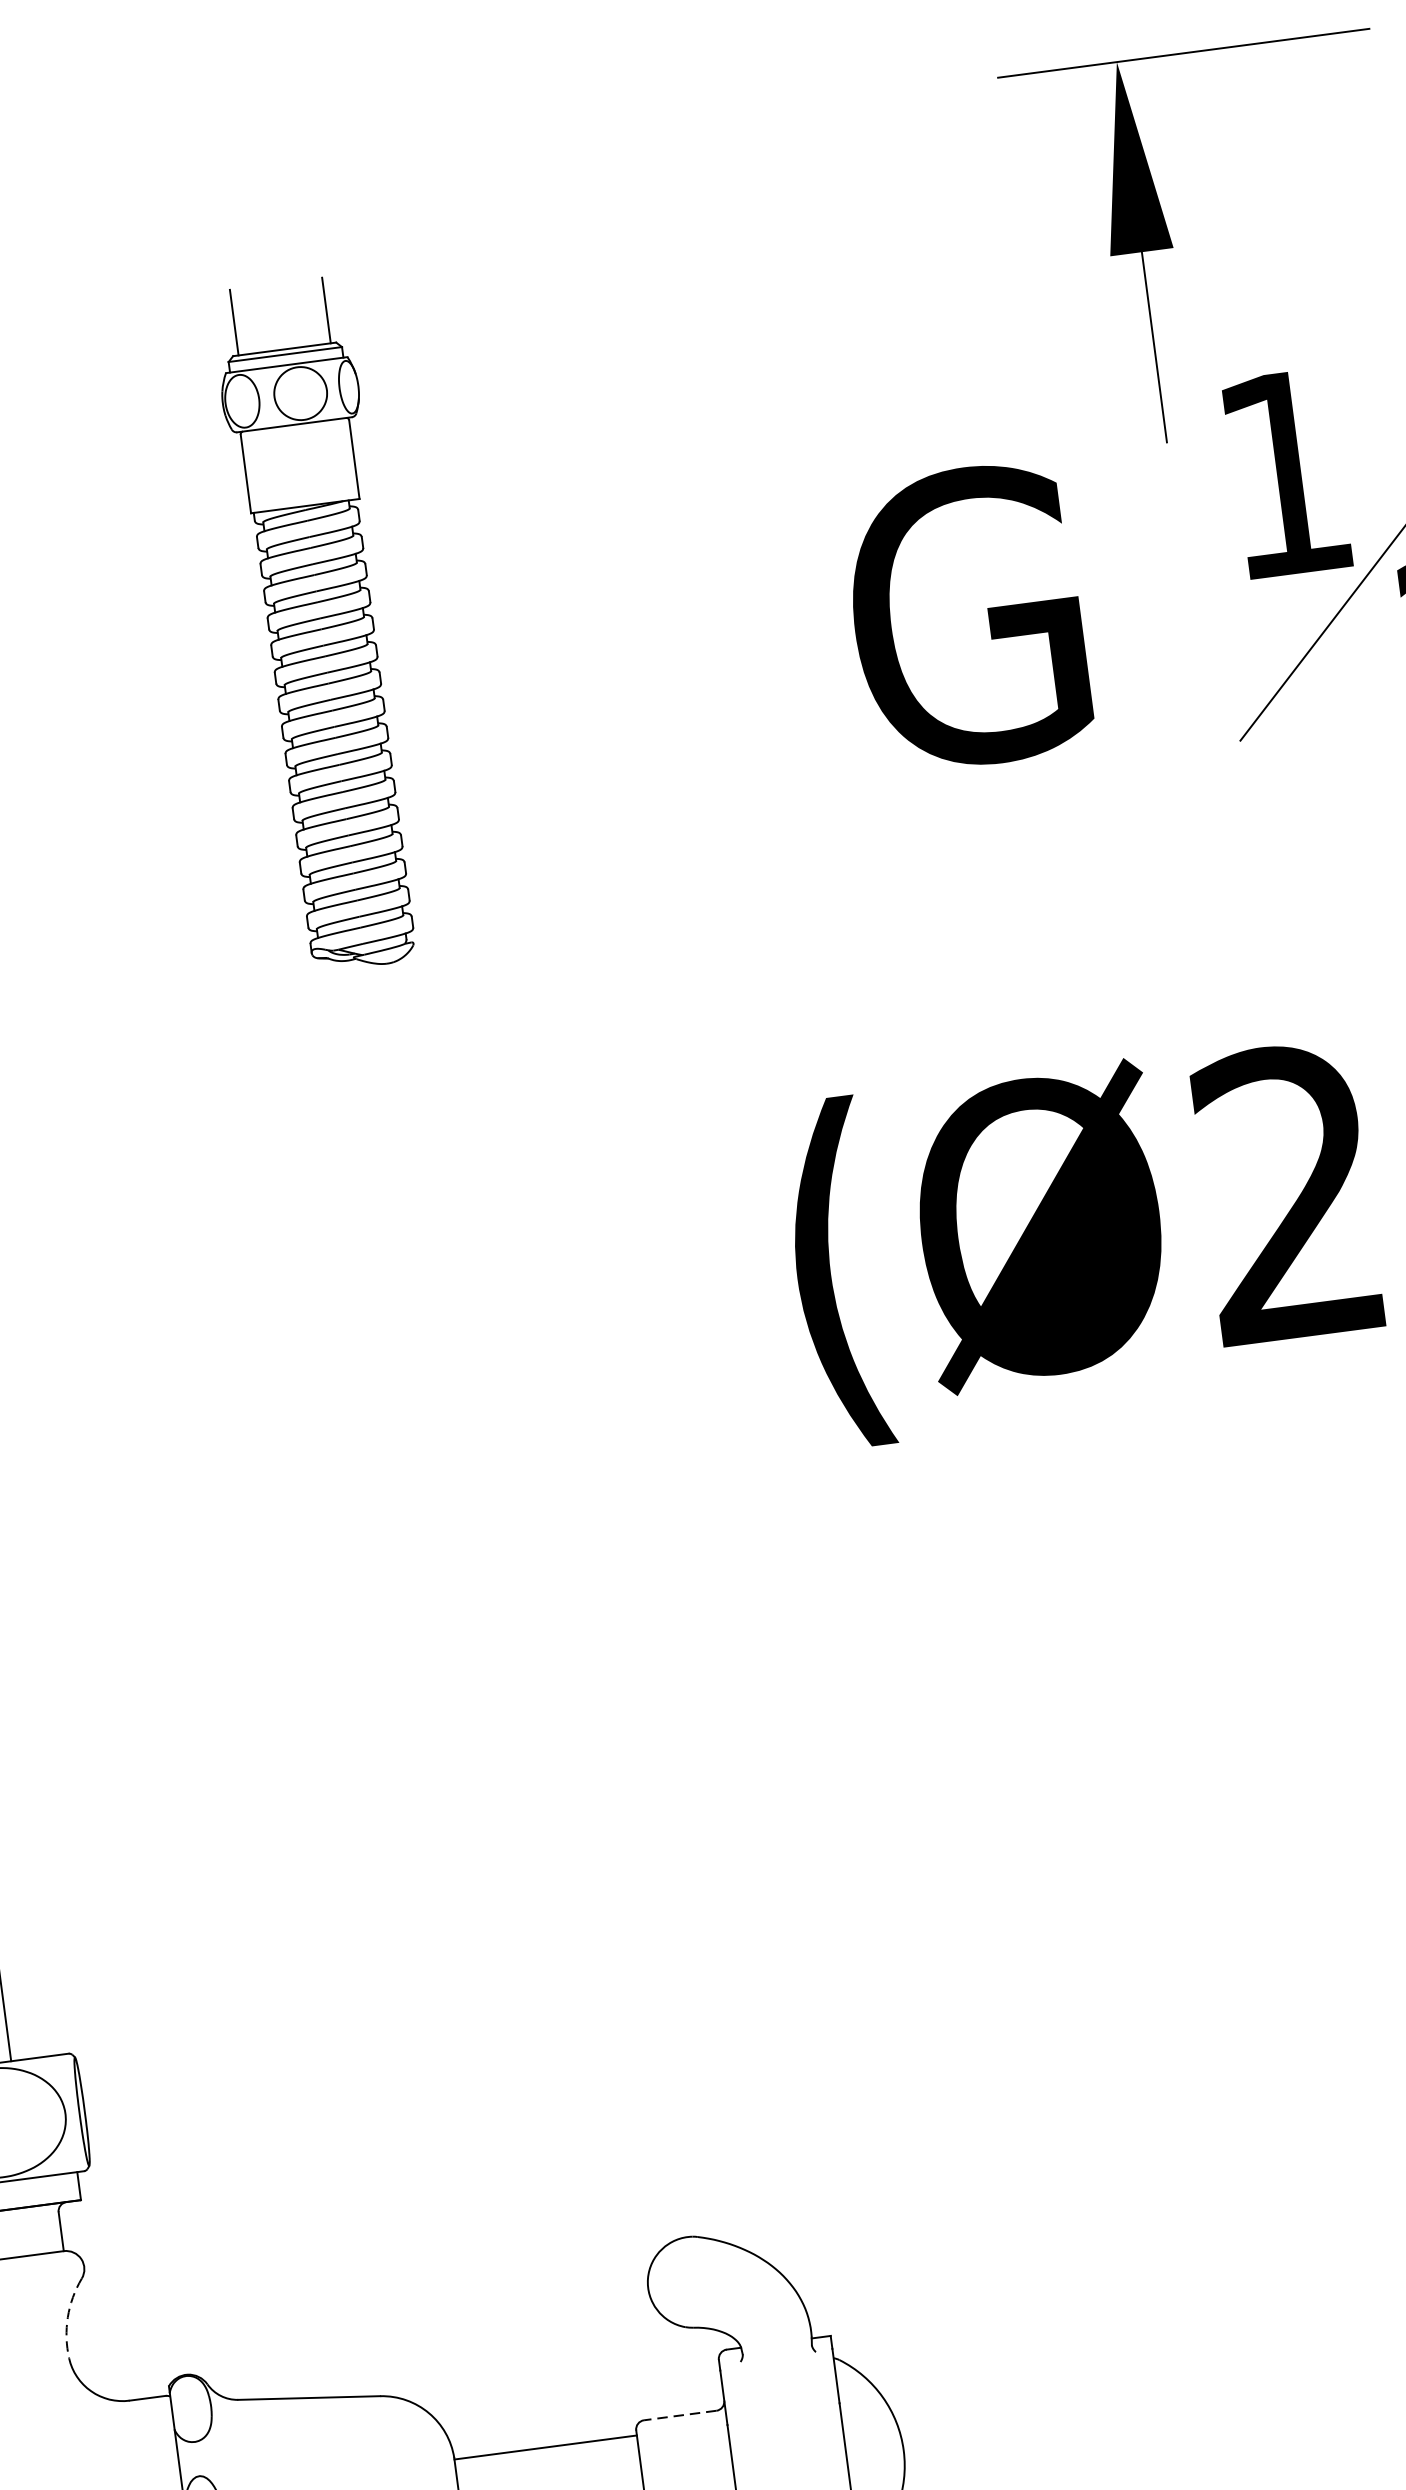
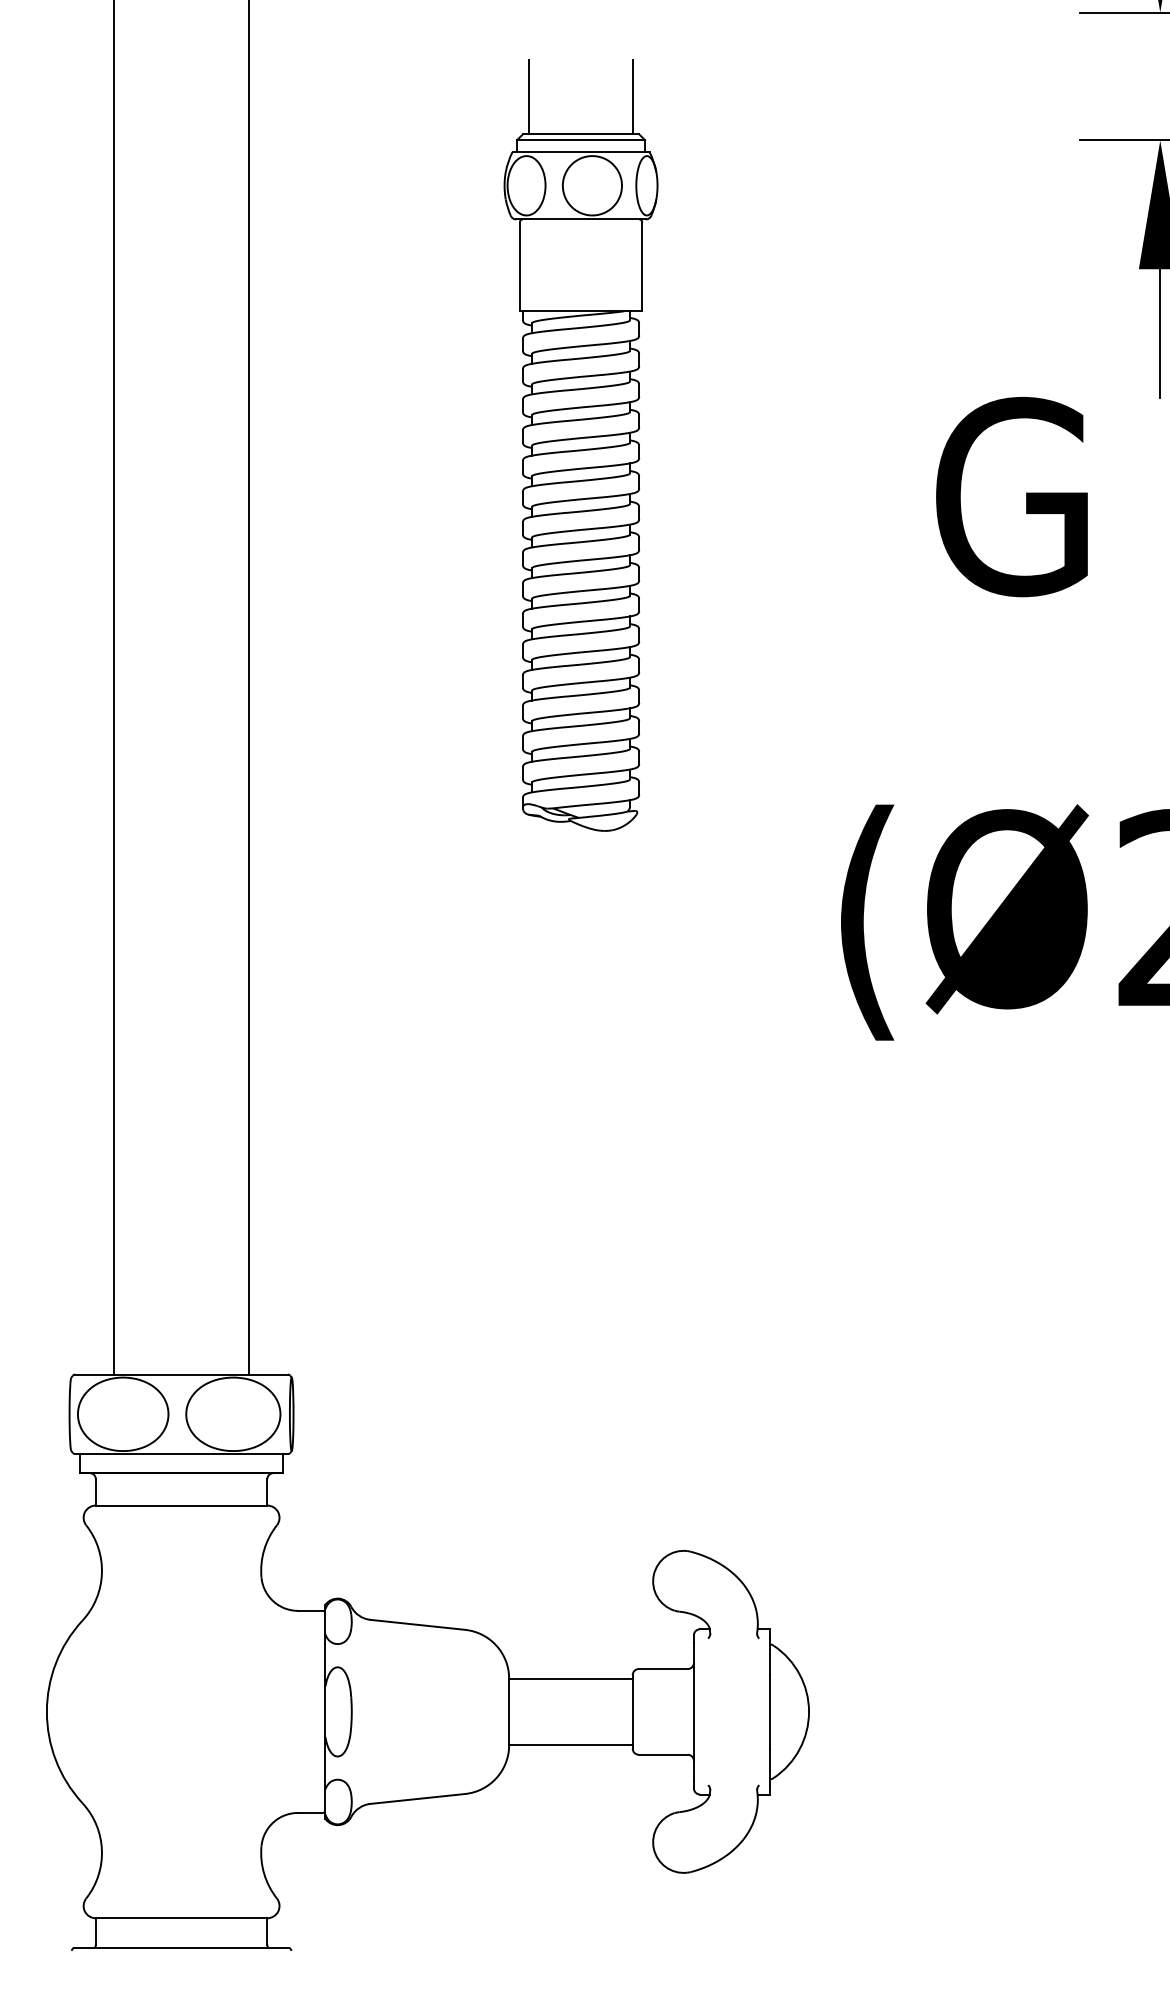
part: (320, 625) -> (580, 445), size x1.67
arc: (68, 2316) -> (264, 1549), dashed -> solid
line: (679, 2416) -> (662, 1669), dashed -> solid

